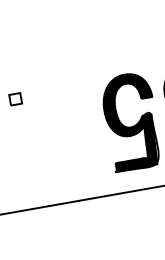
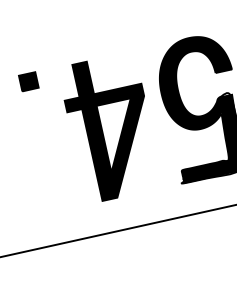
fill: (15, 99) -> (28, 82), added
part: (65, 134) -> (105, 130), added

